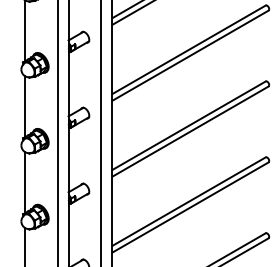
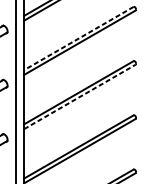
line: (189, 49) -> (79, 38), solid -> dashed
line: (190, 131) -> (79, 96), solid -> dashed

